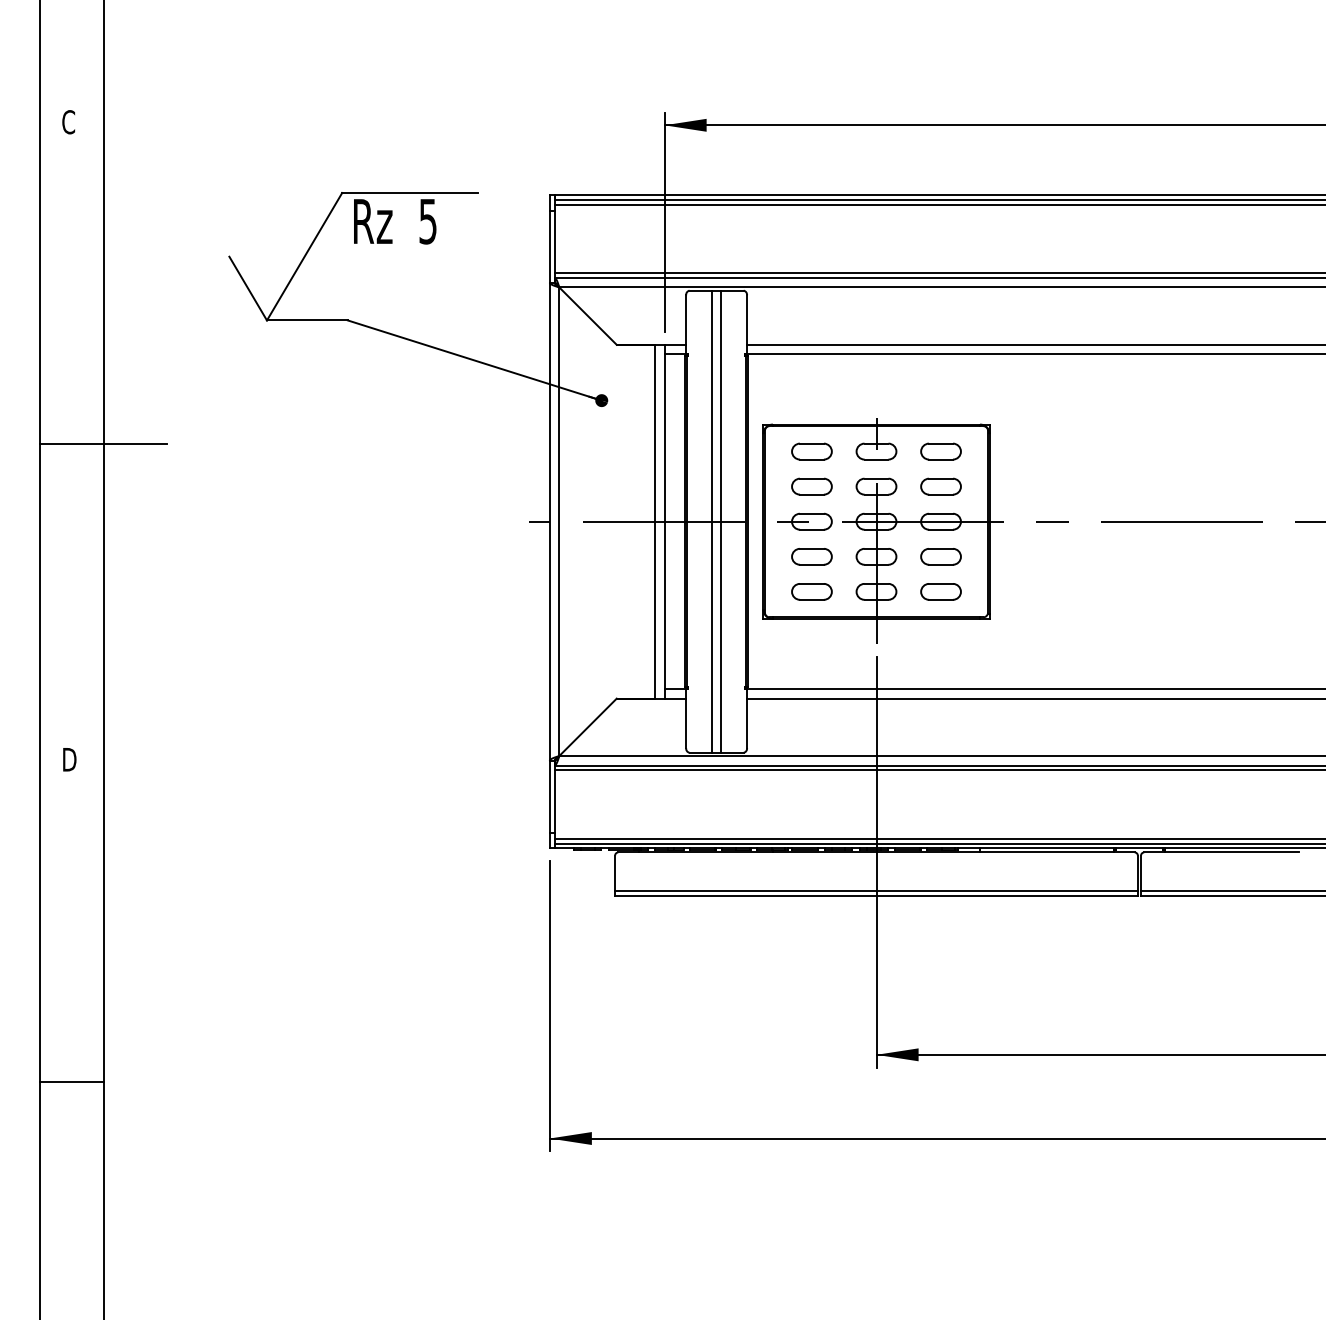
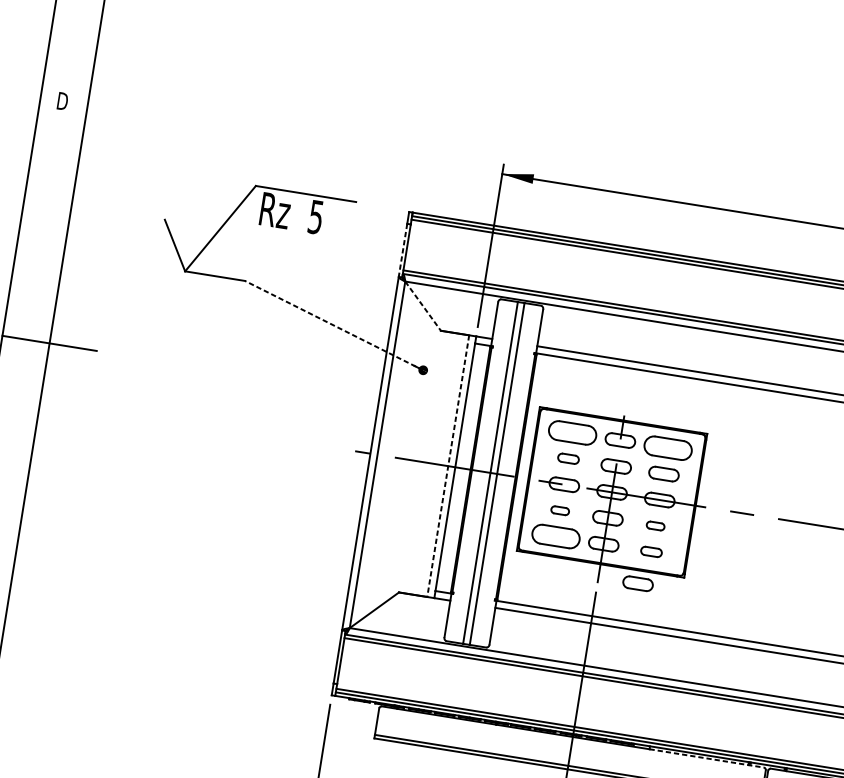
text: (69, 122) -> (62, 101), C -> D
line: (549, 246) -> (402, 250), solid -> dashed
line: (588, 316) -> (423, 306), solid -> dashed
line: (474, 360) -> (333, 325), solid -> dashed
part: (811, 451) -> (572, 432), size x1.6
part: (940, 451) -> (667, 448), size x1.6
part: (811, 486) -> (568, 458), size x0.7
line: (654, 521) -> (447, 465), solid -> dashed
part: (811, 556) -> (559, 510), size x0.6
part: (940, 556) -> (655, 525), size x0.6
part: (811, 591) -> (555, 536), size x1.6
part: (940, 591) -> (651, 551), size x0.7
part: (929, 636) -> (637, 583), added
line: (1057, 852) -> (706, 758), solid -> dashed

